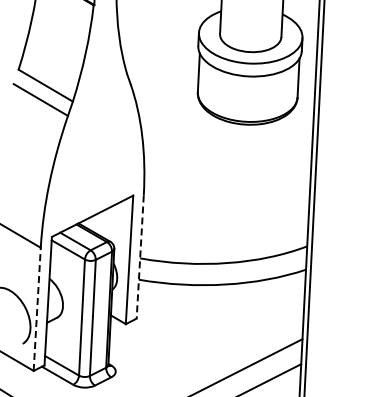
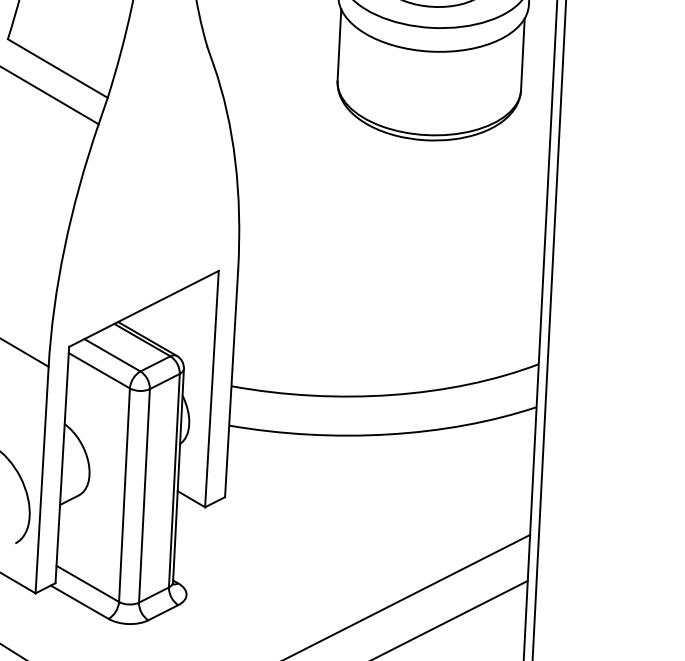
line: (140, 257) -> (232, 384), dashed -> solid
line: (37, 309) -> (42, 480), dashed -> solid

